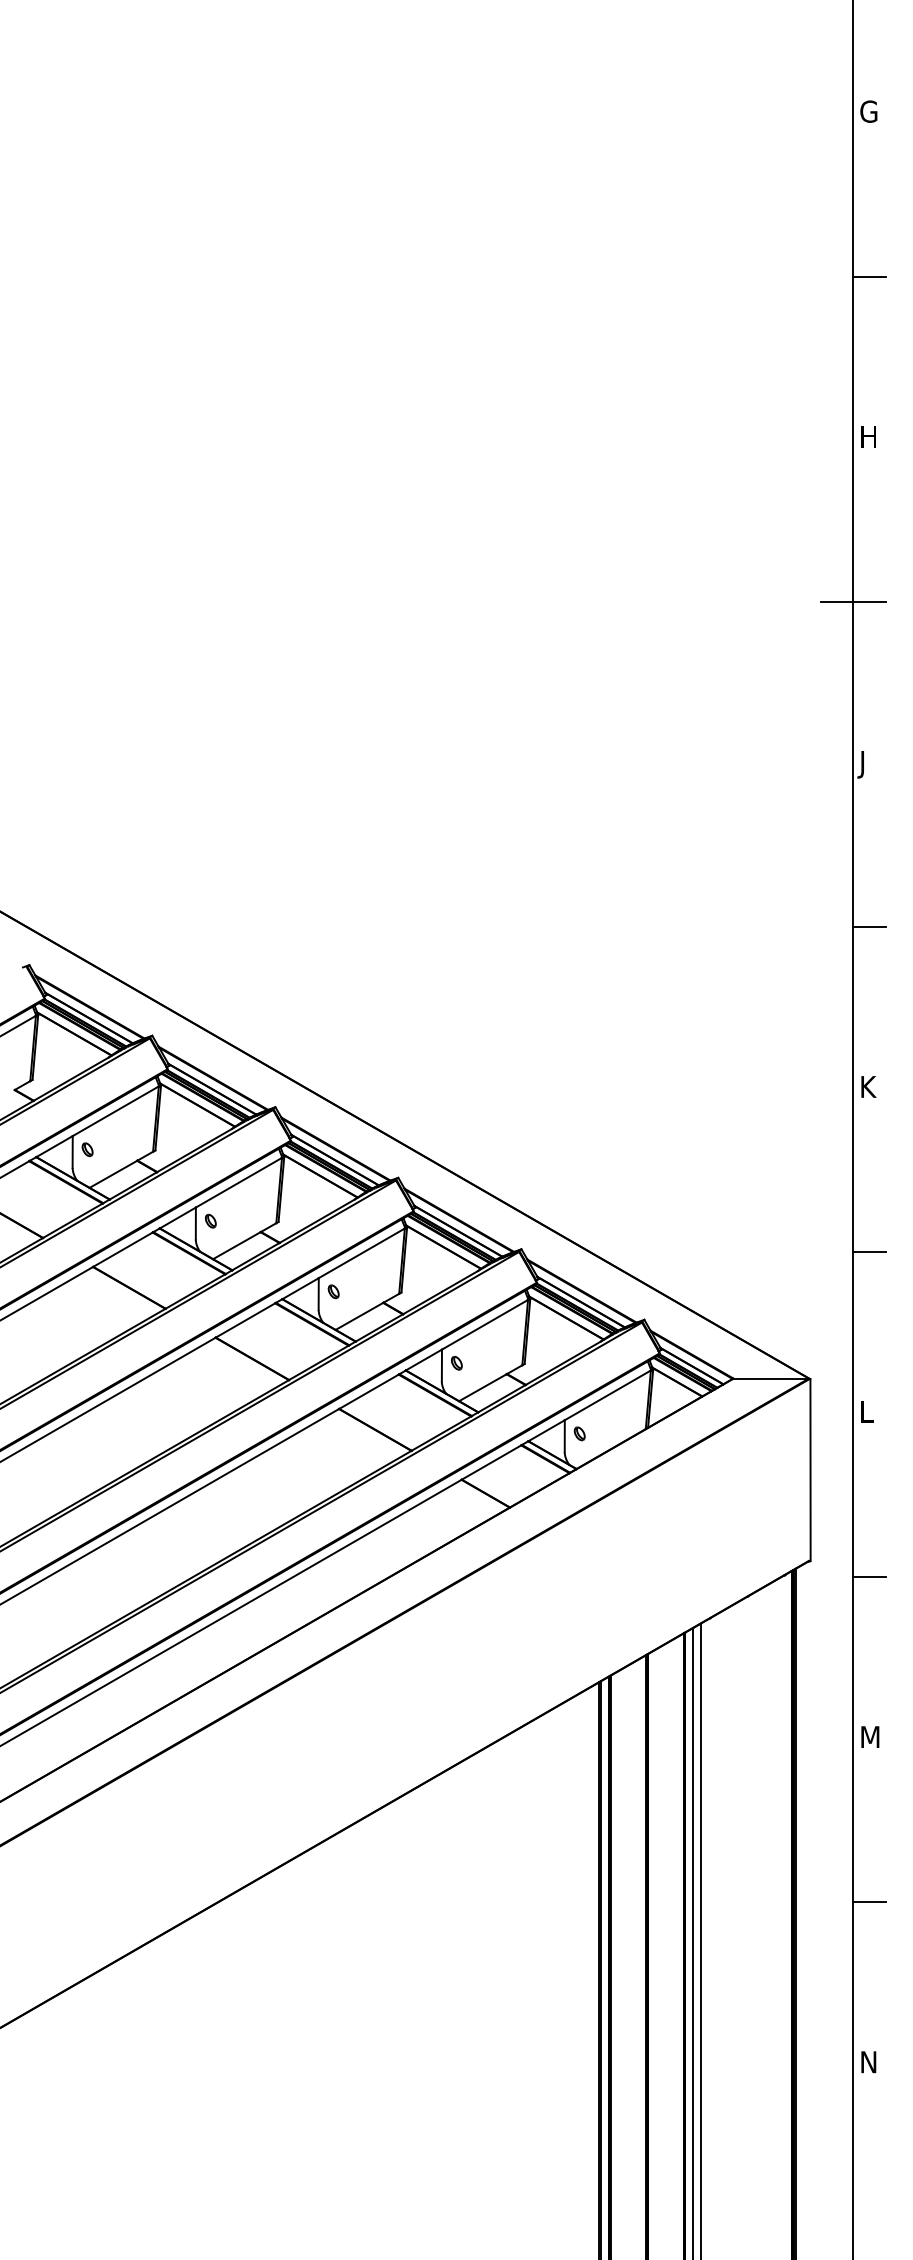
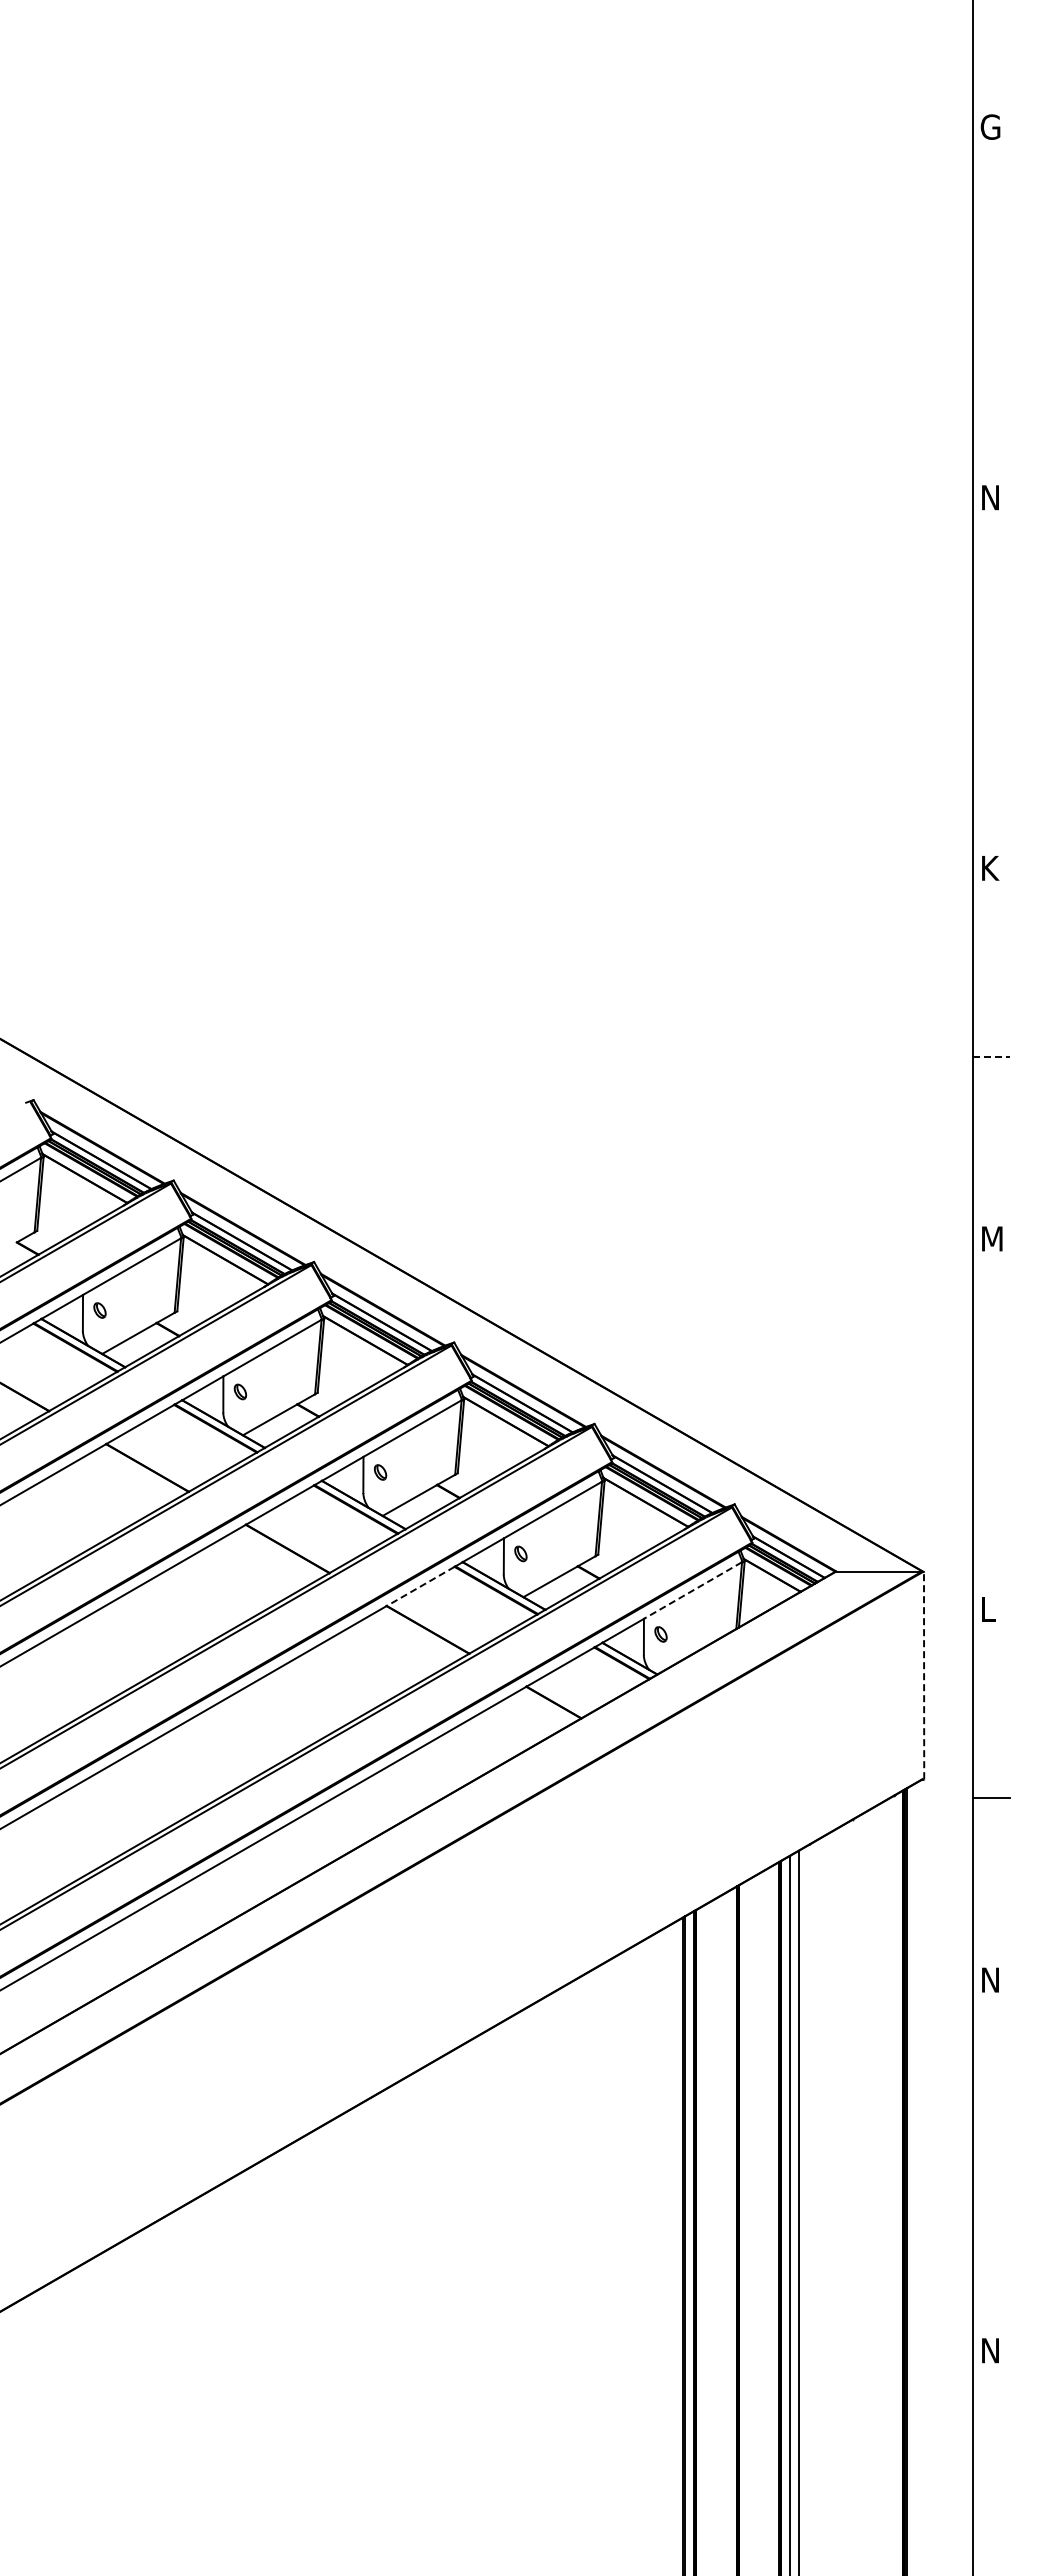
line: (868, 276) -> (990, 315), removed
text: (868, 436) -> (990, 497), H -> N
line: (852, 602) -> (972, 686), removed
text: (867, 764) -> (988, 871), J -> K
line: (869, 926) -> (991, 1056), solid -> dashed
text: (871, 1086) -> (993, 1238), K -> M
line: (868, 1252) -> (990, 1427), removed
line: (368, 1391) -> (420, 1586), solid -> dashed
line: (607, 1395) -> (692, 1590), solid -> dashed
line: (810, 1469) -> (924, 1675), solid -> dashed
text: (871, 1736) -> (993, 1979), M -> N
line: (868, 1902) -> (990, 2168), removed

